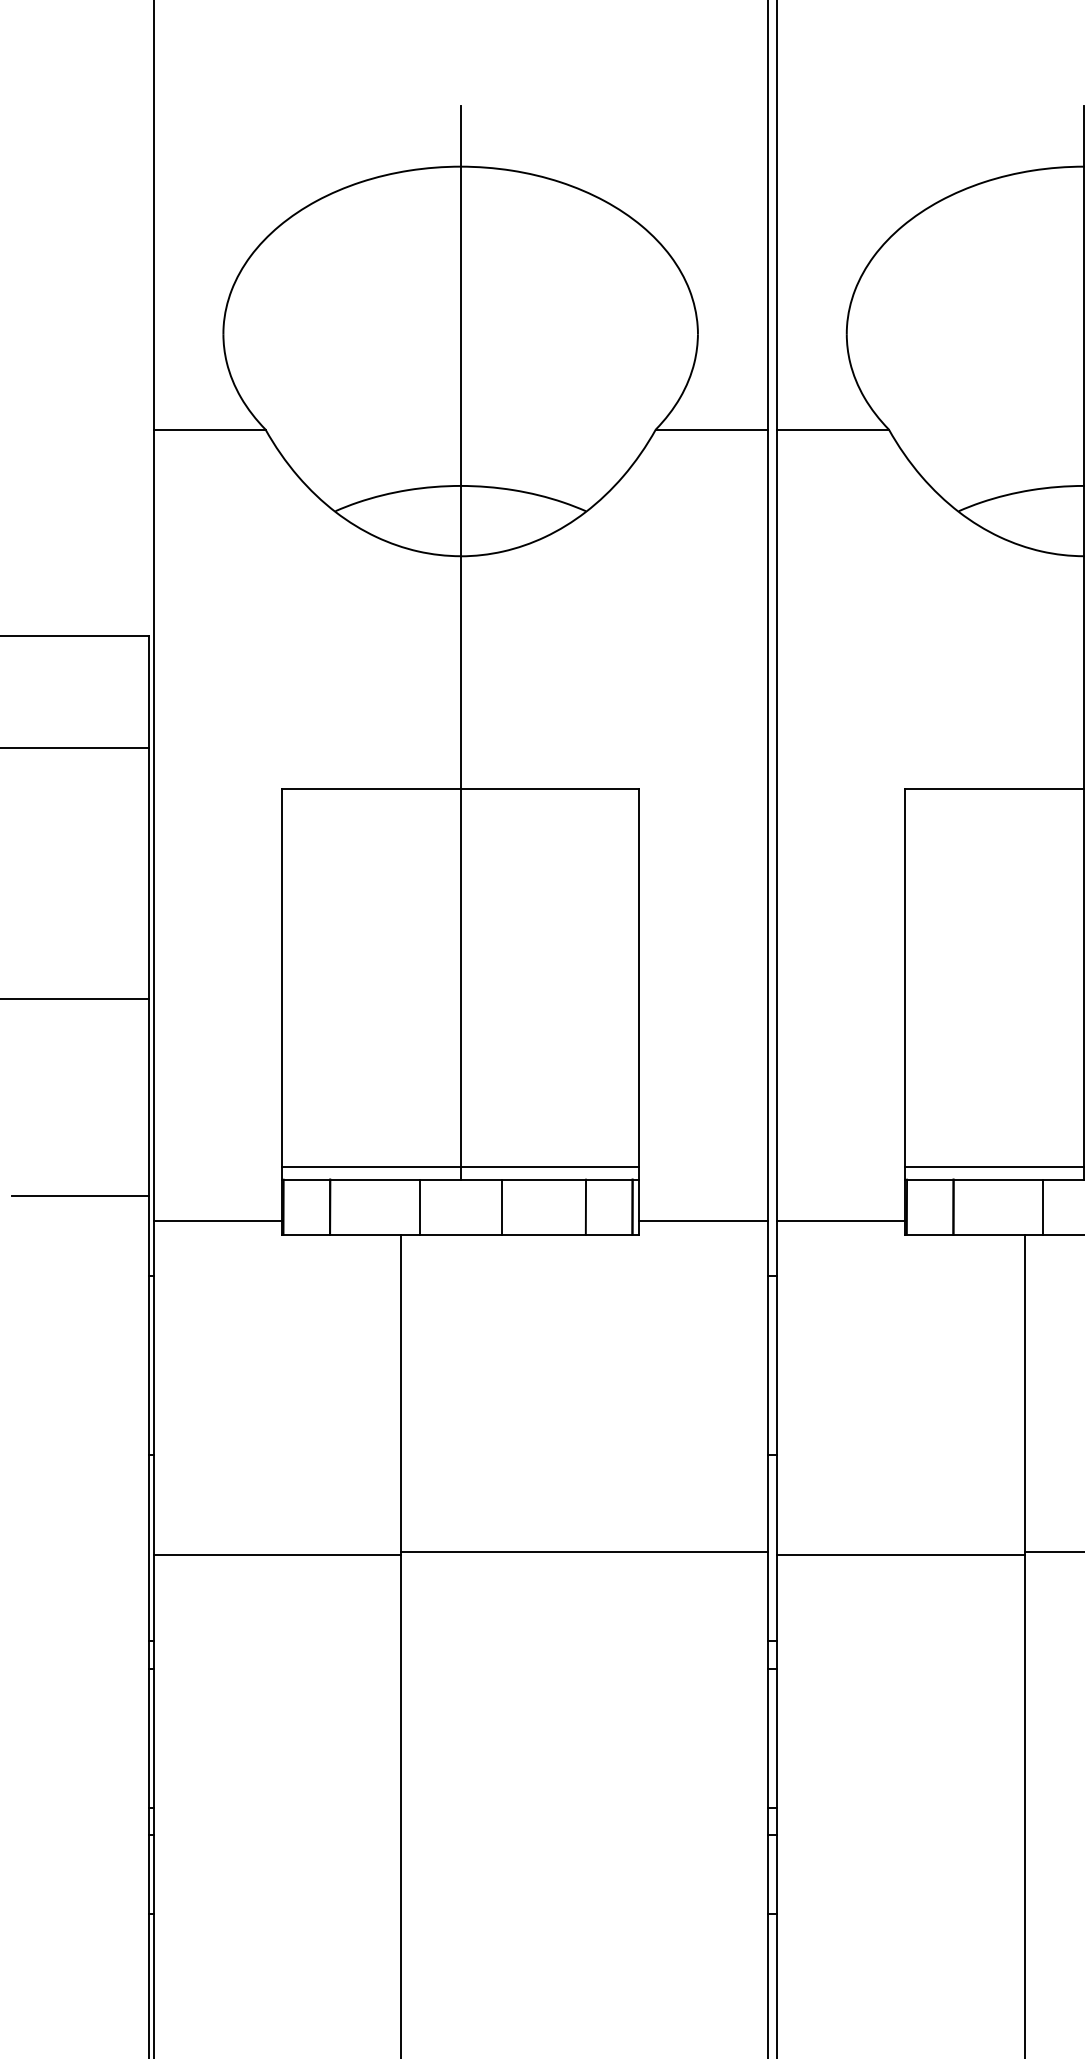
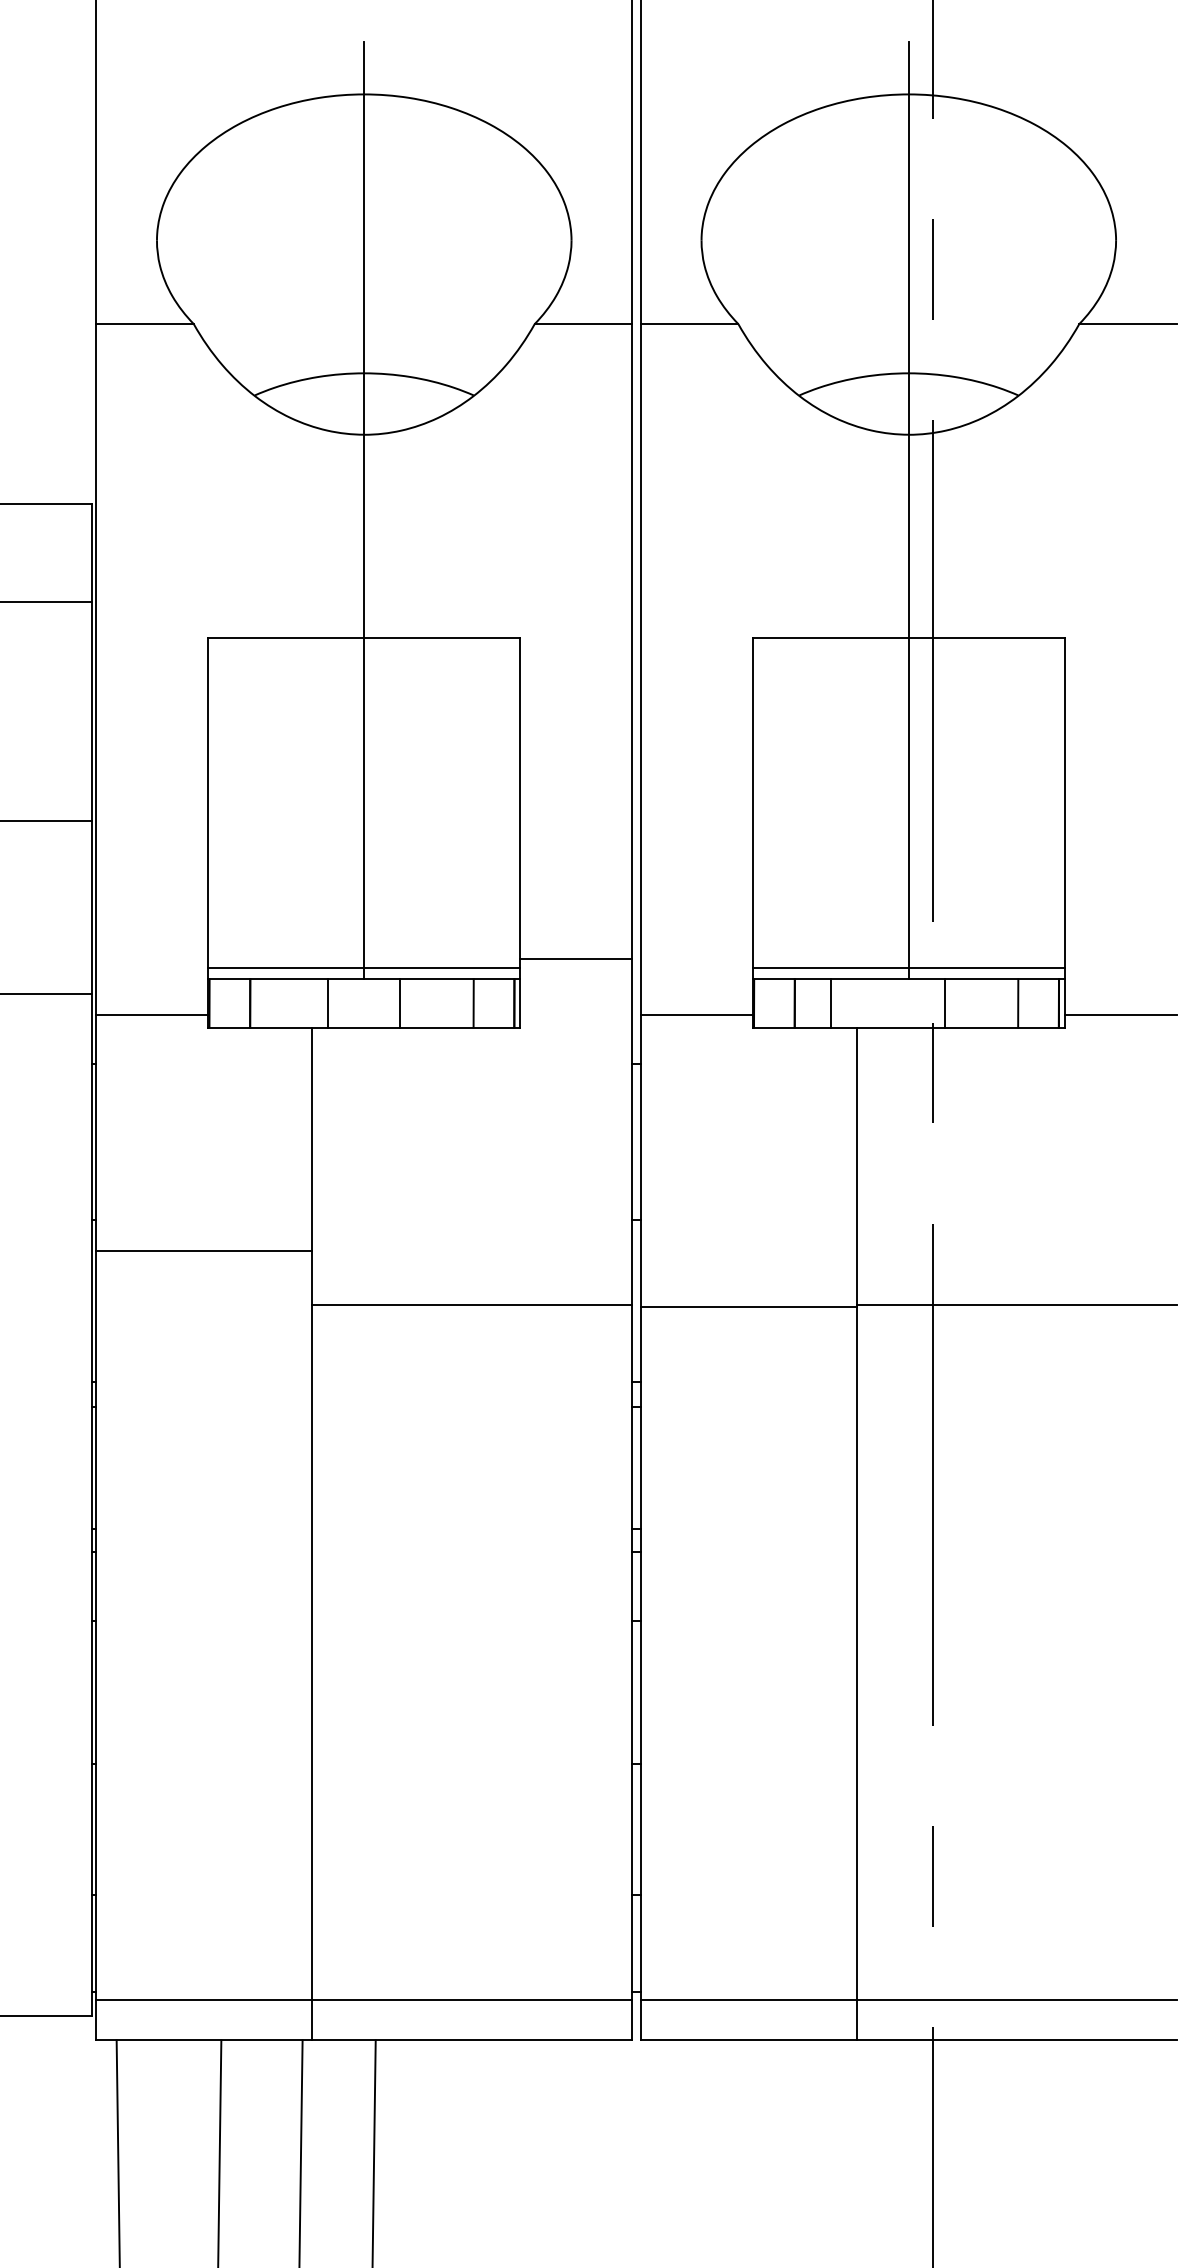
line: (1043, 1207) -> (831, 1003), moved
line: (703, 1221) -> (576, 959), moved
line: (277, 1555) -> (204, 1251), moved

